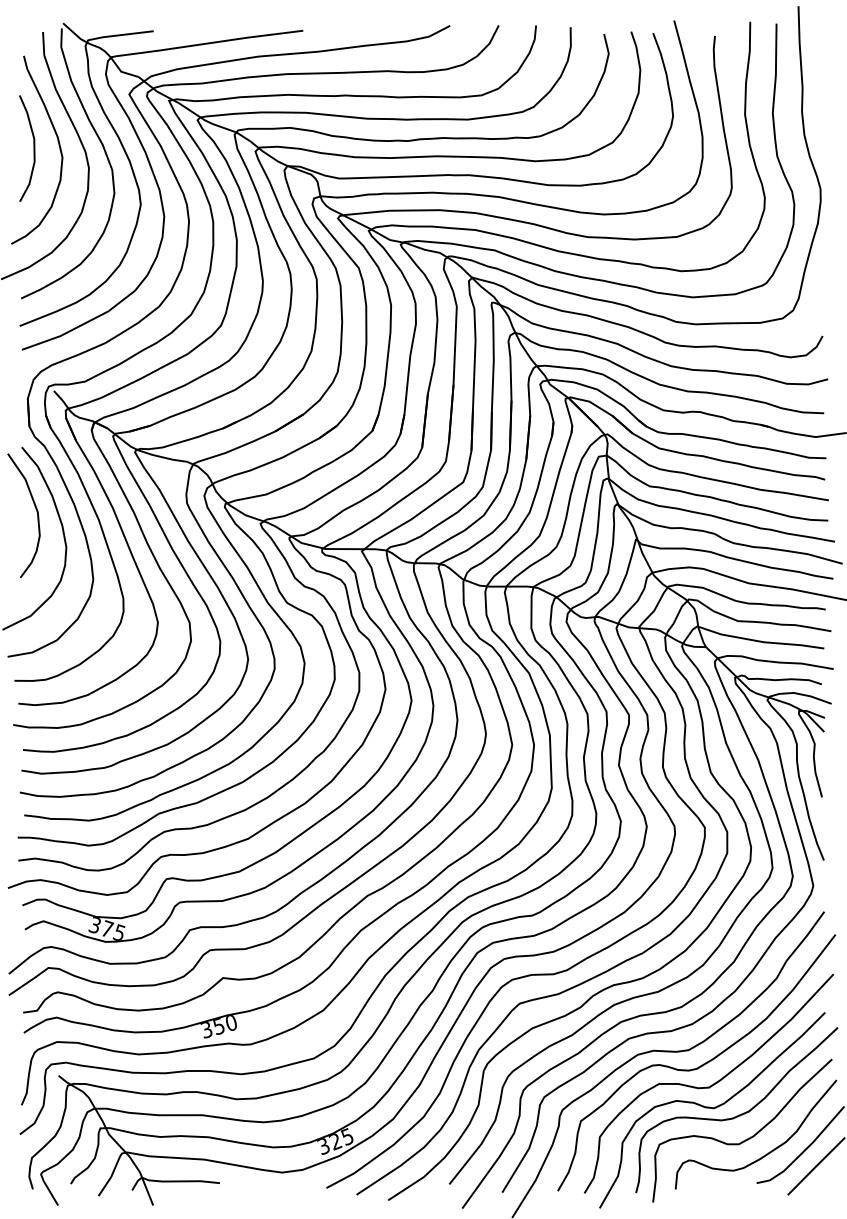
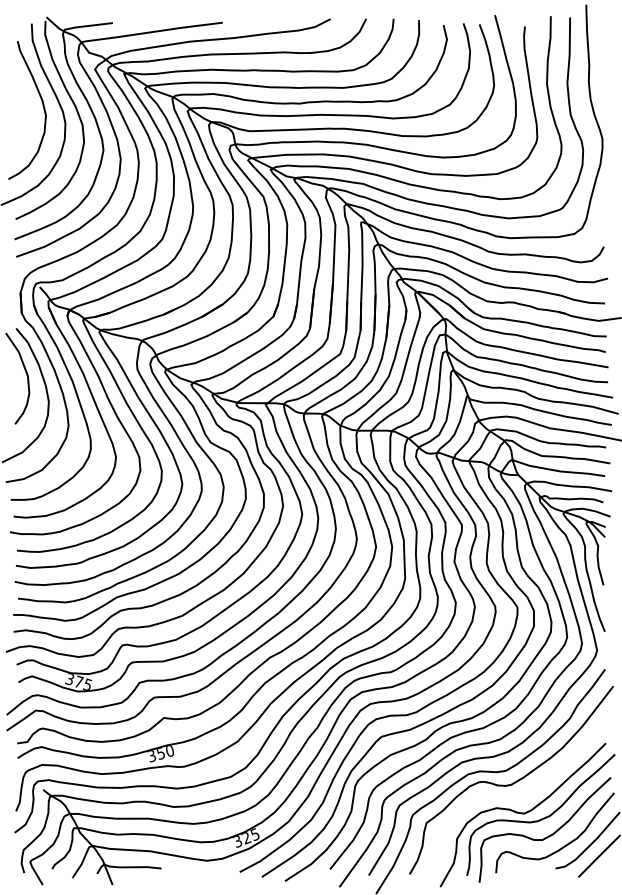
curve: (33, 148) -> (24, 109), removed
curve: (710, 1085) -> (521, 796), removed

